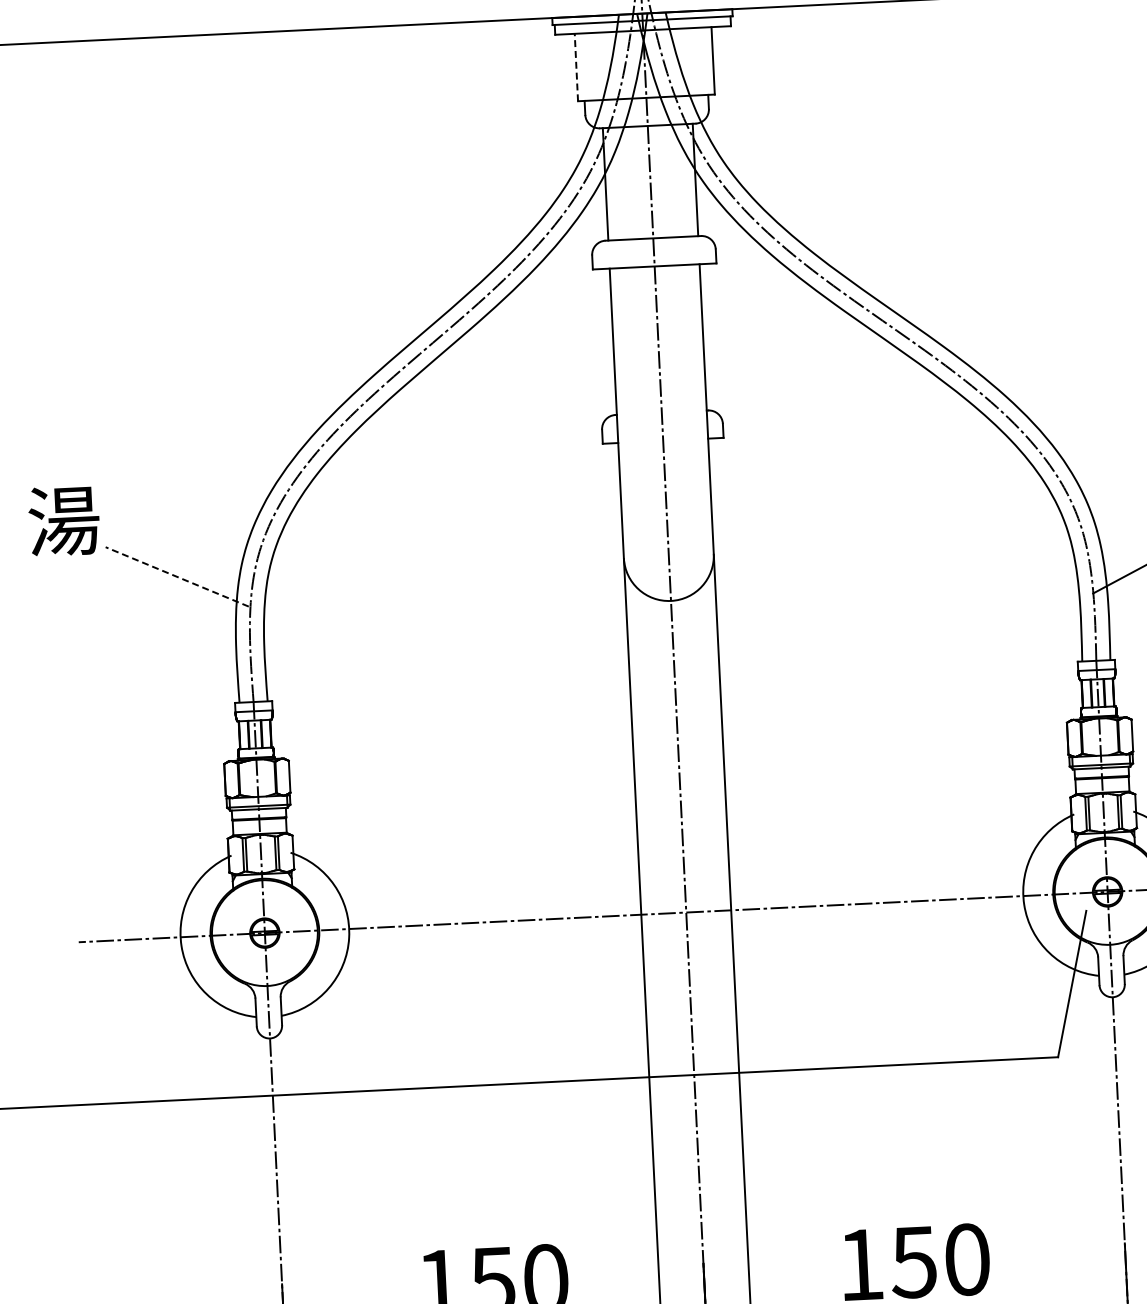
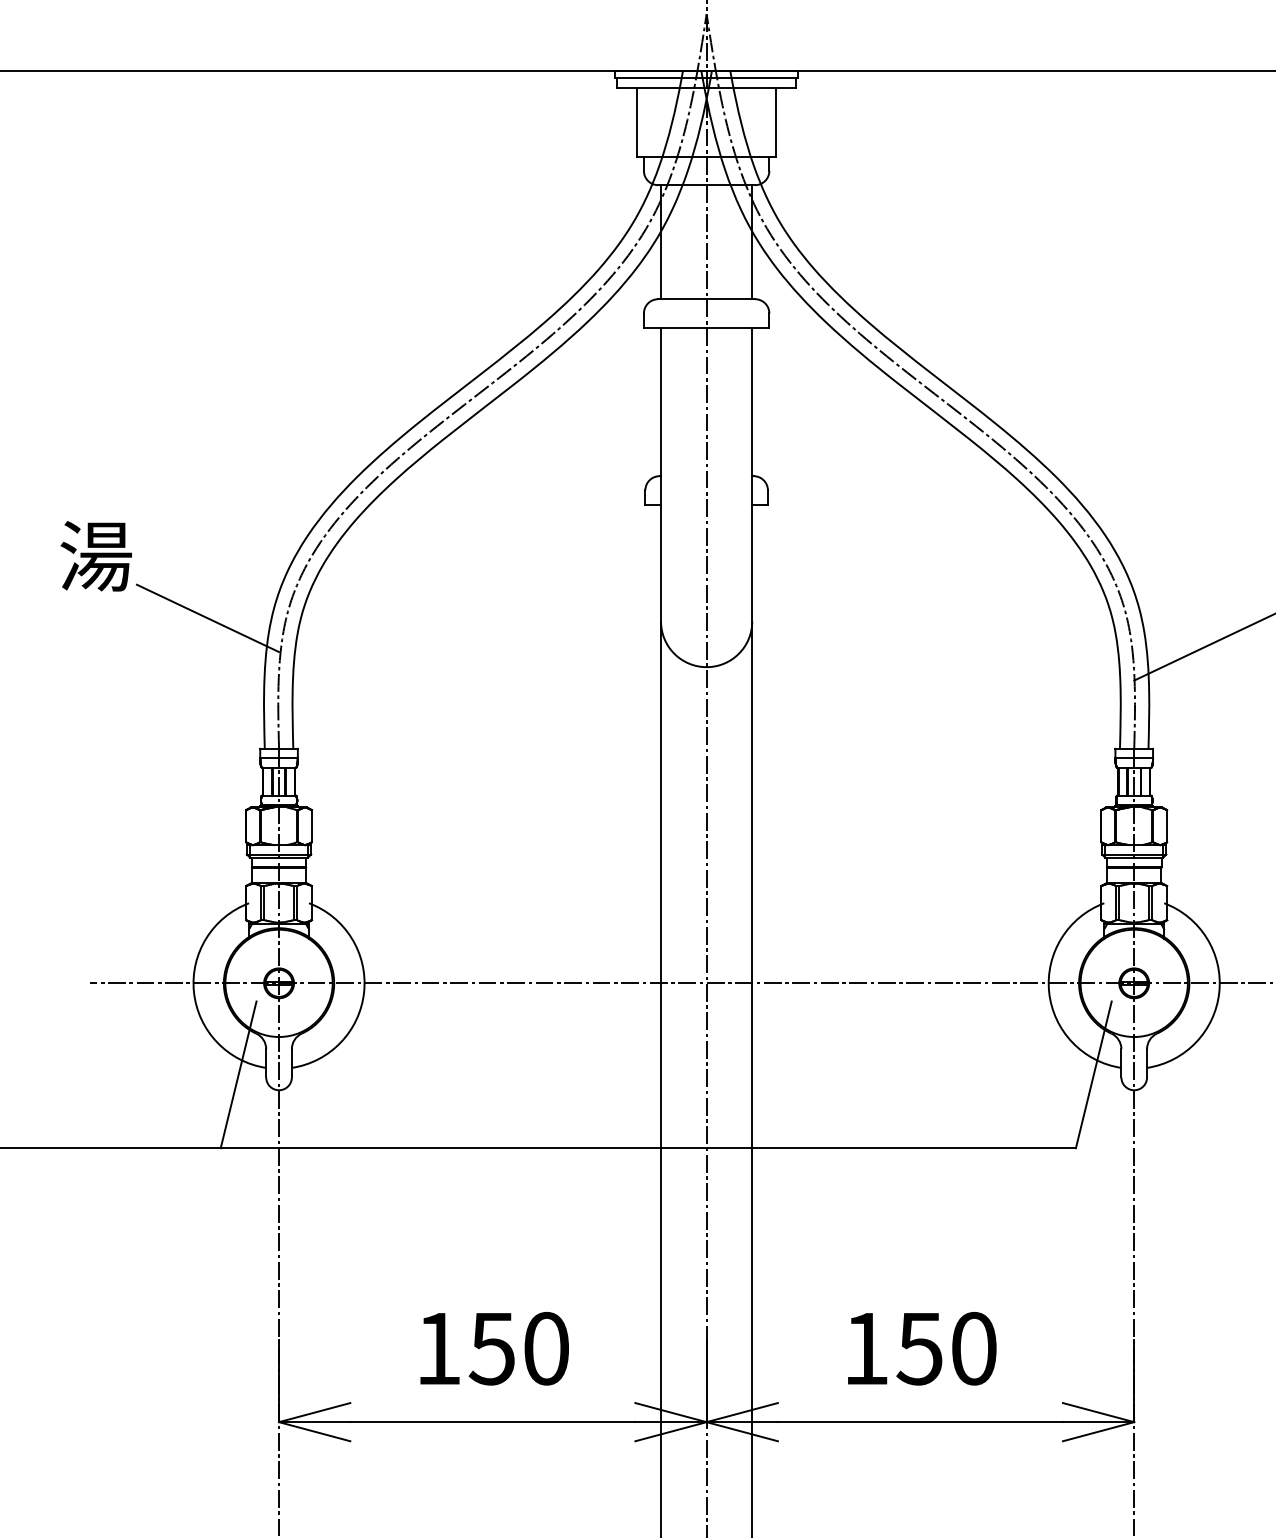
line: (576, 66) -> (637, 121), dashed -> solid
line: (176, 577) -> (207, 618), dashed -> solid
line: (229, 1024) -> (238, 1074), added

